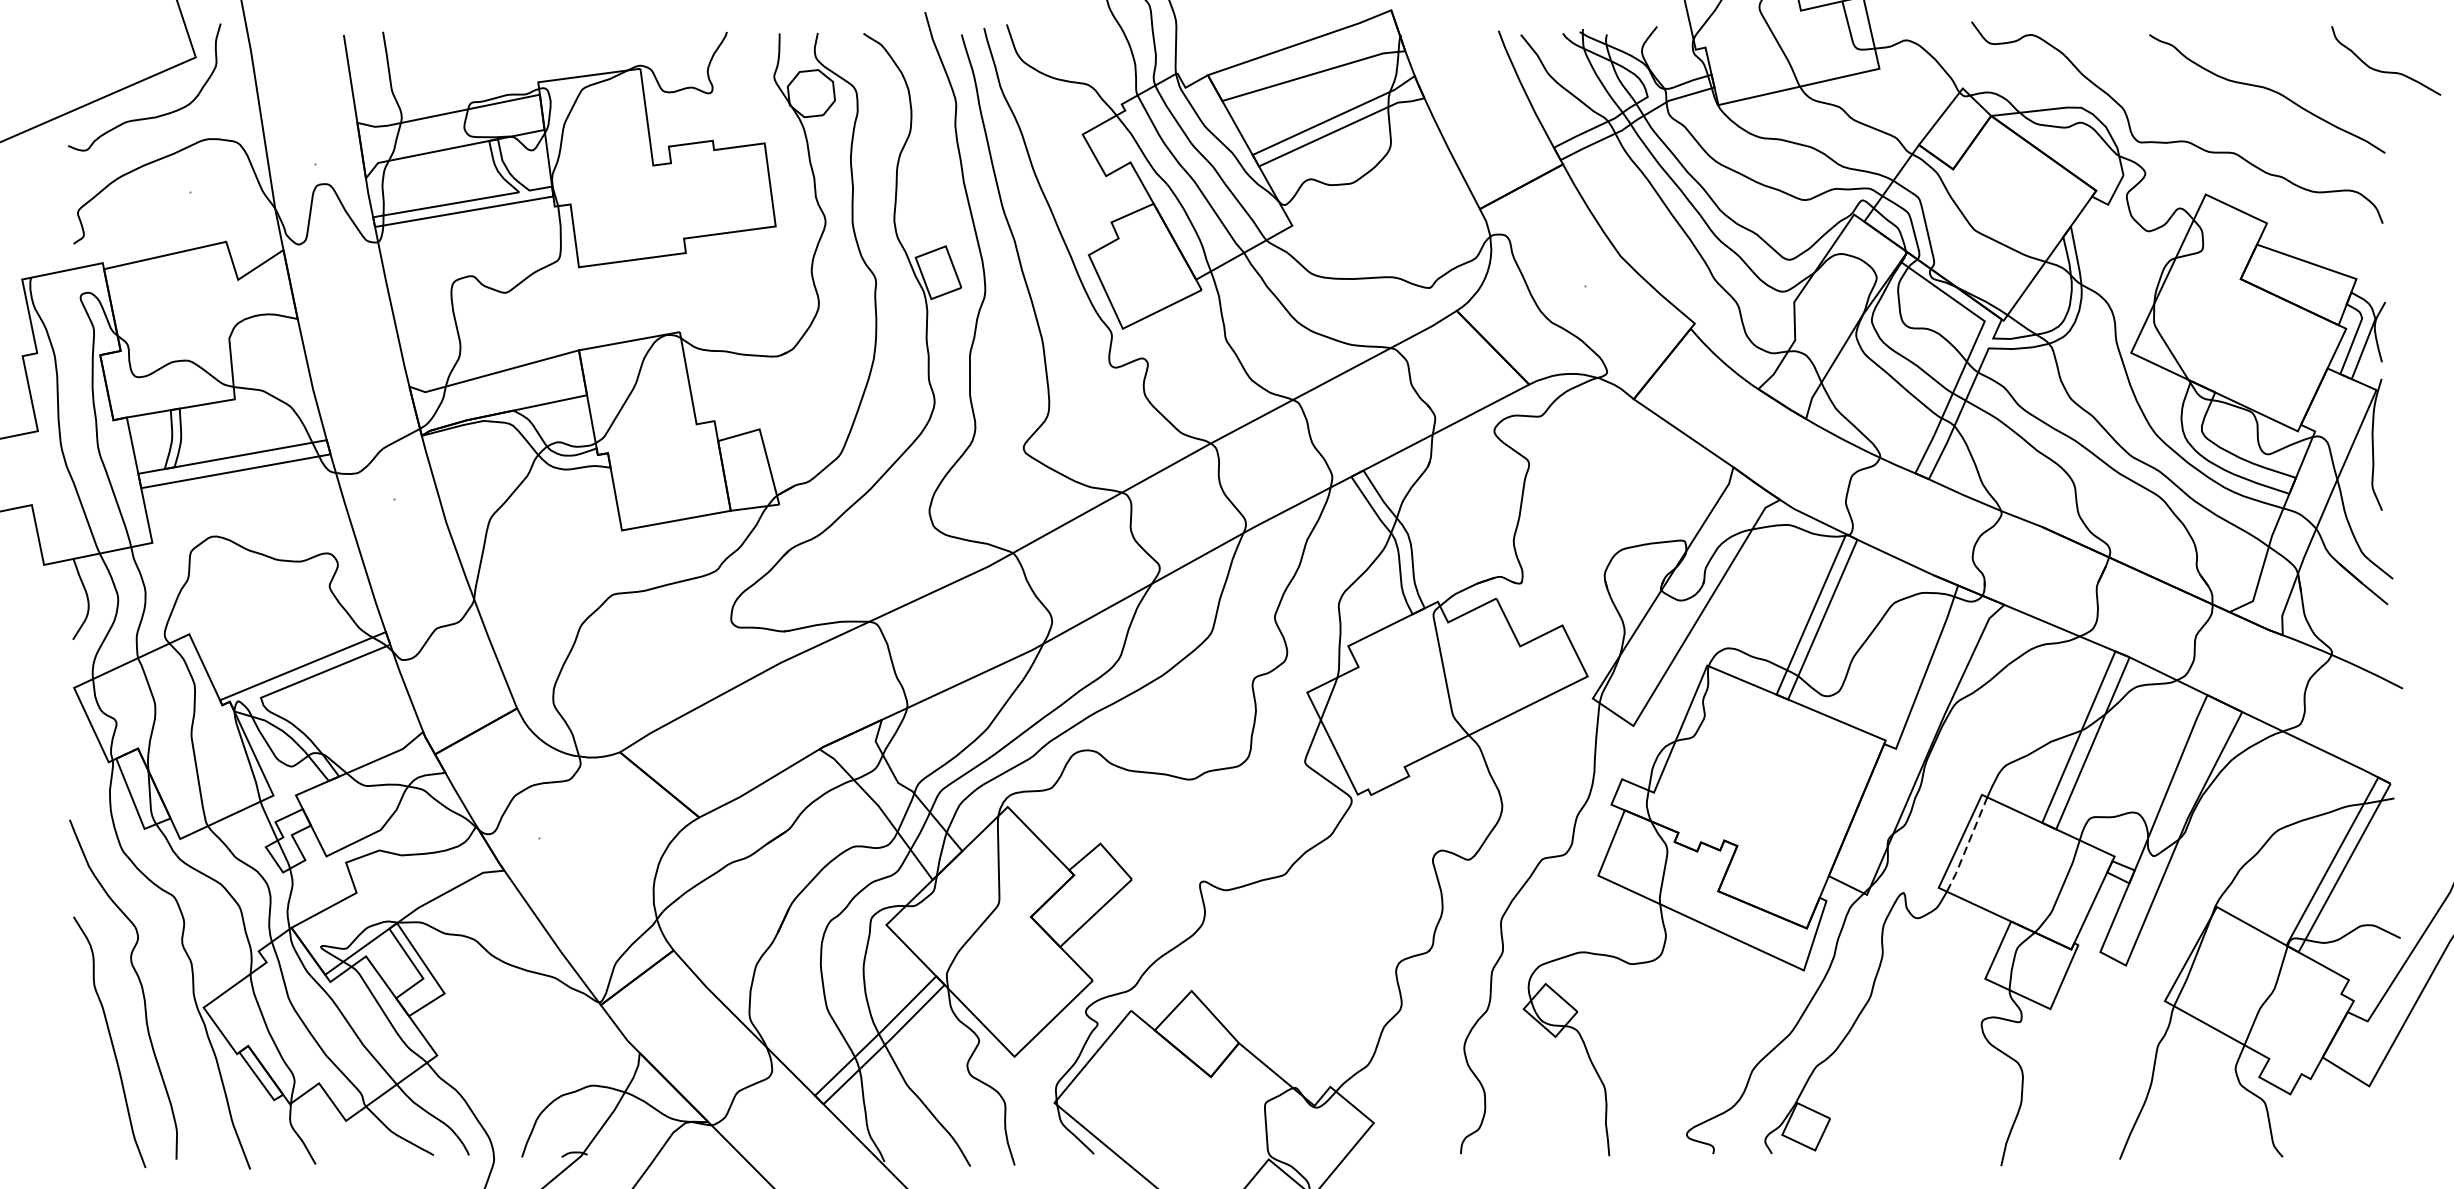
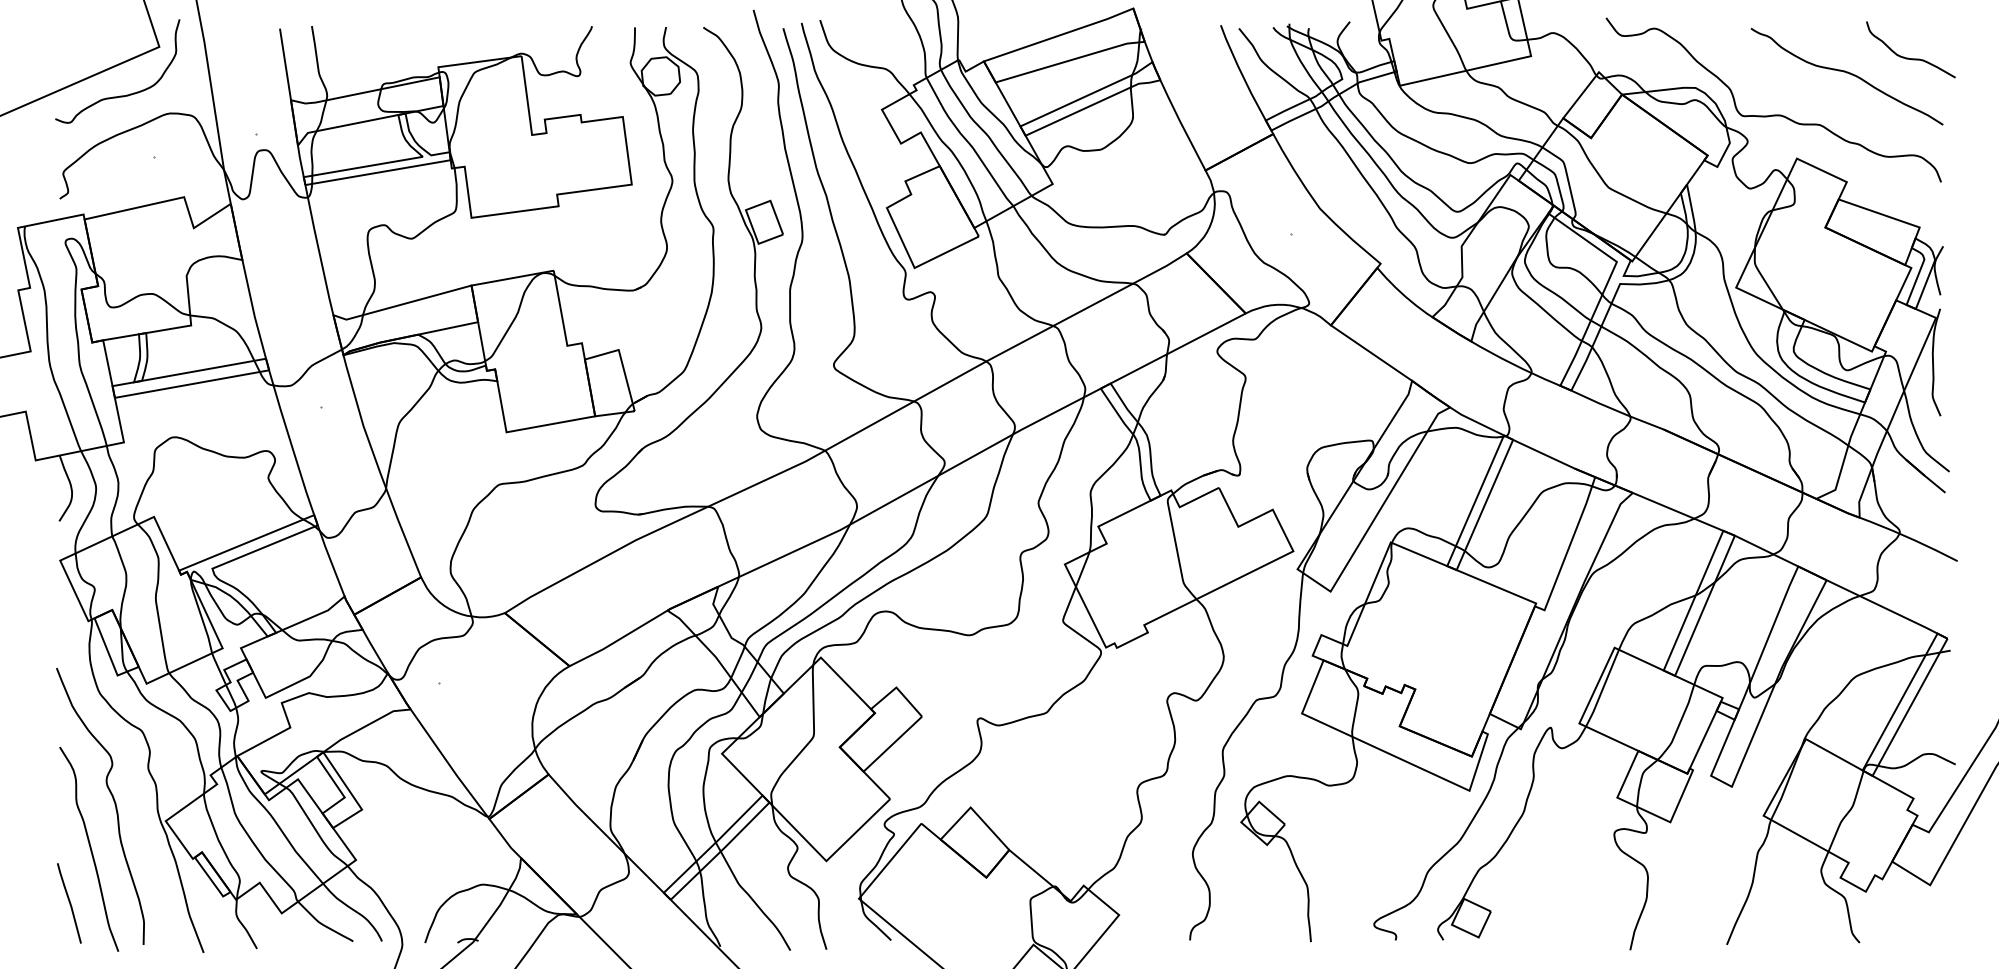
curve: (2383, 70) -> (1908, 57), moved
line: (1968, 844) -> (1603, 688), dashed -> solid
line: (85, 1108) -> (69, 903), added

